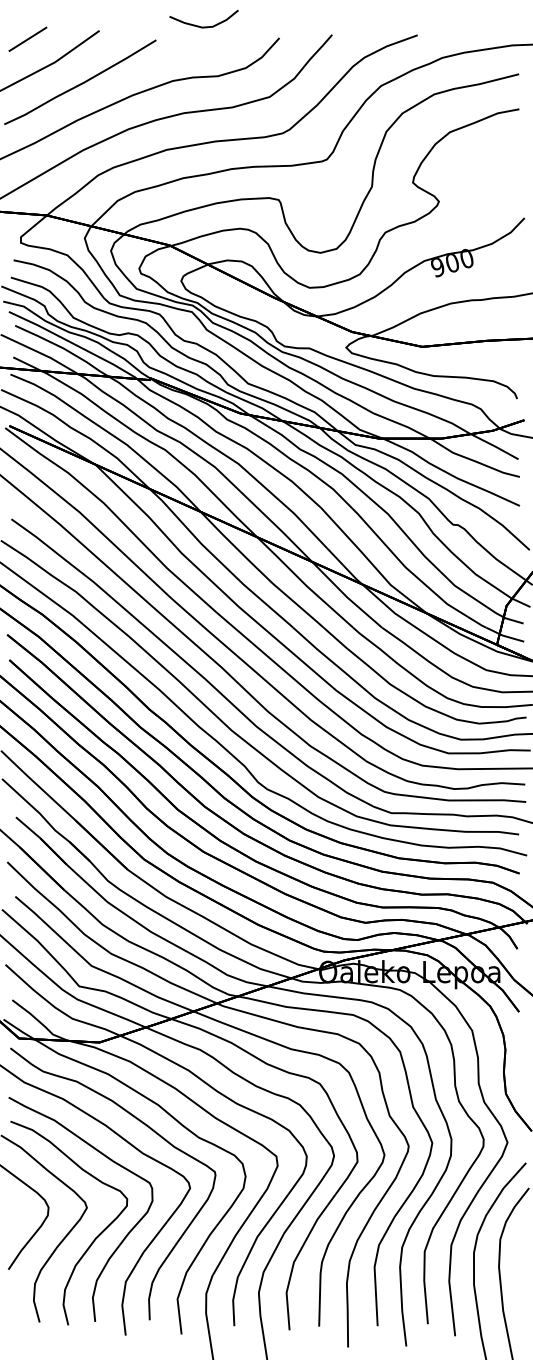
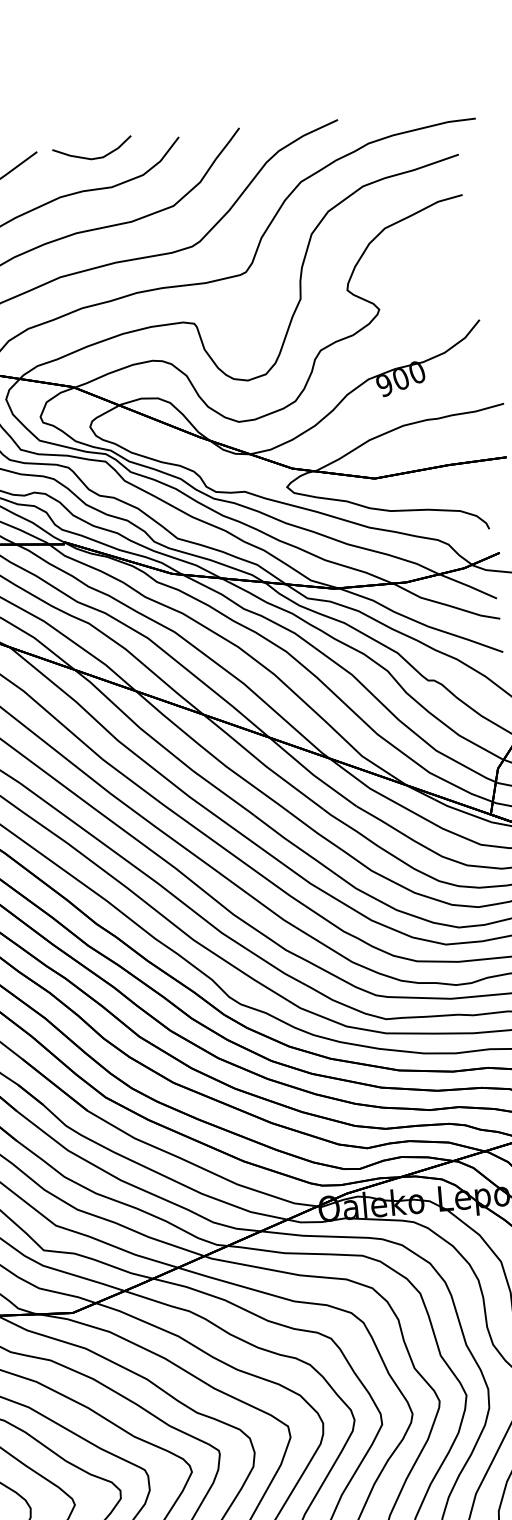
curve: (203, 26) -> (92, 157), moved

